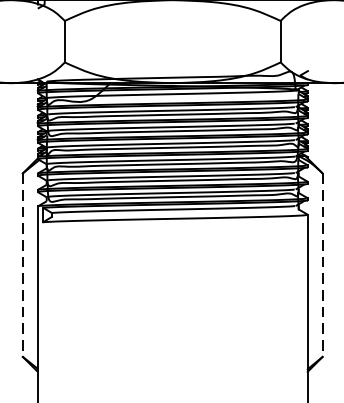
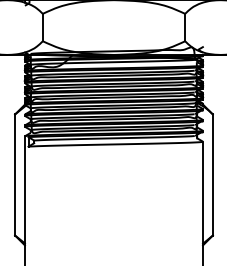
line: (23, 265) -> (15, 175), dashed -> solid
line: (322, 265) -> (212, 175), dashed -> solid

